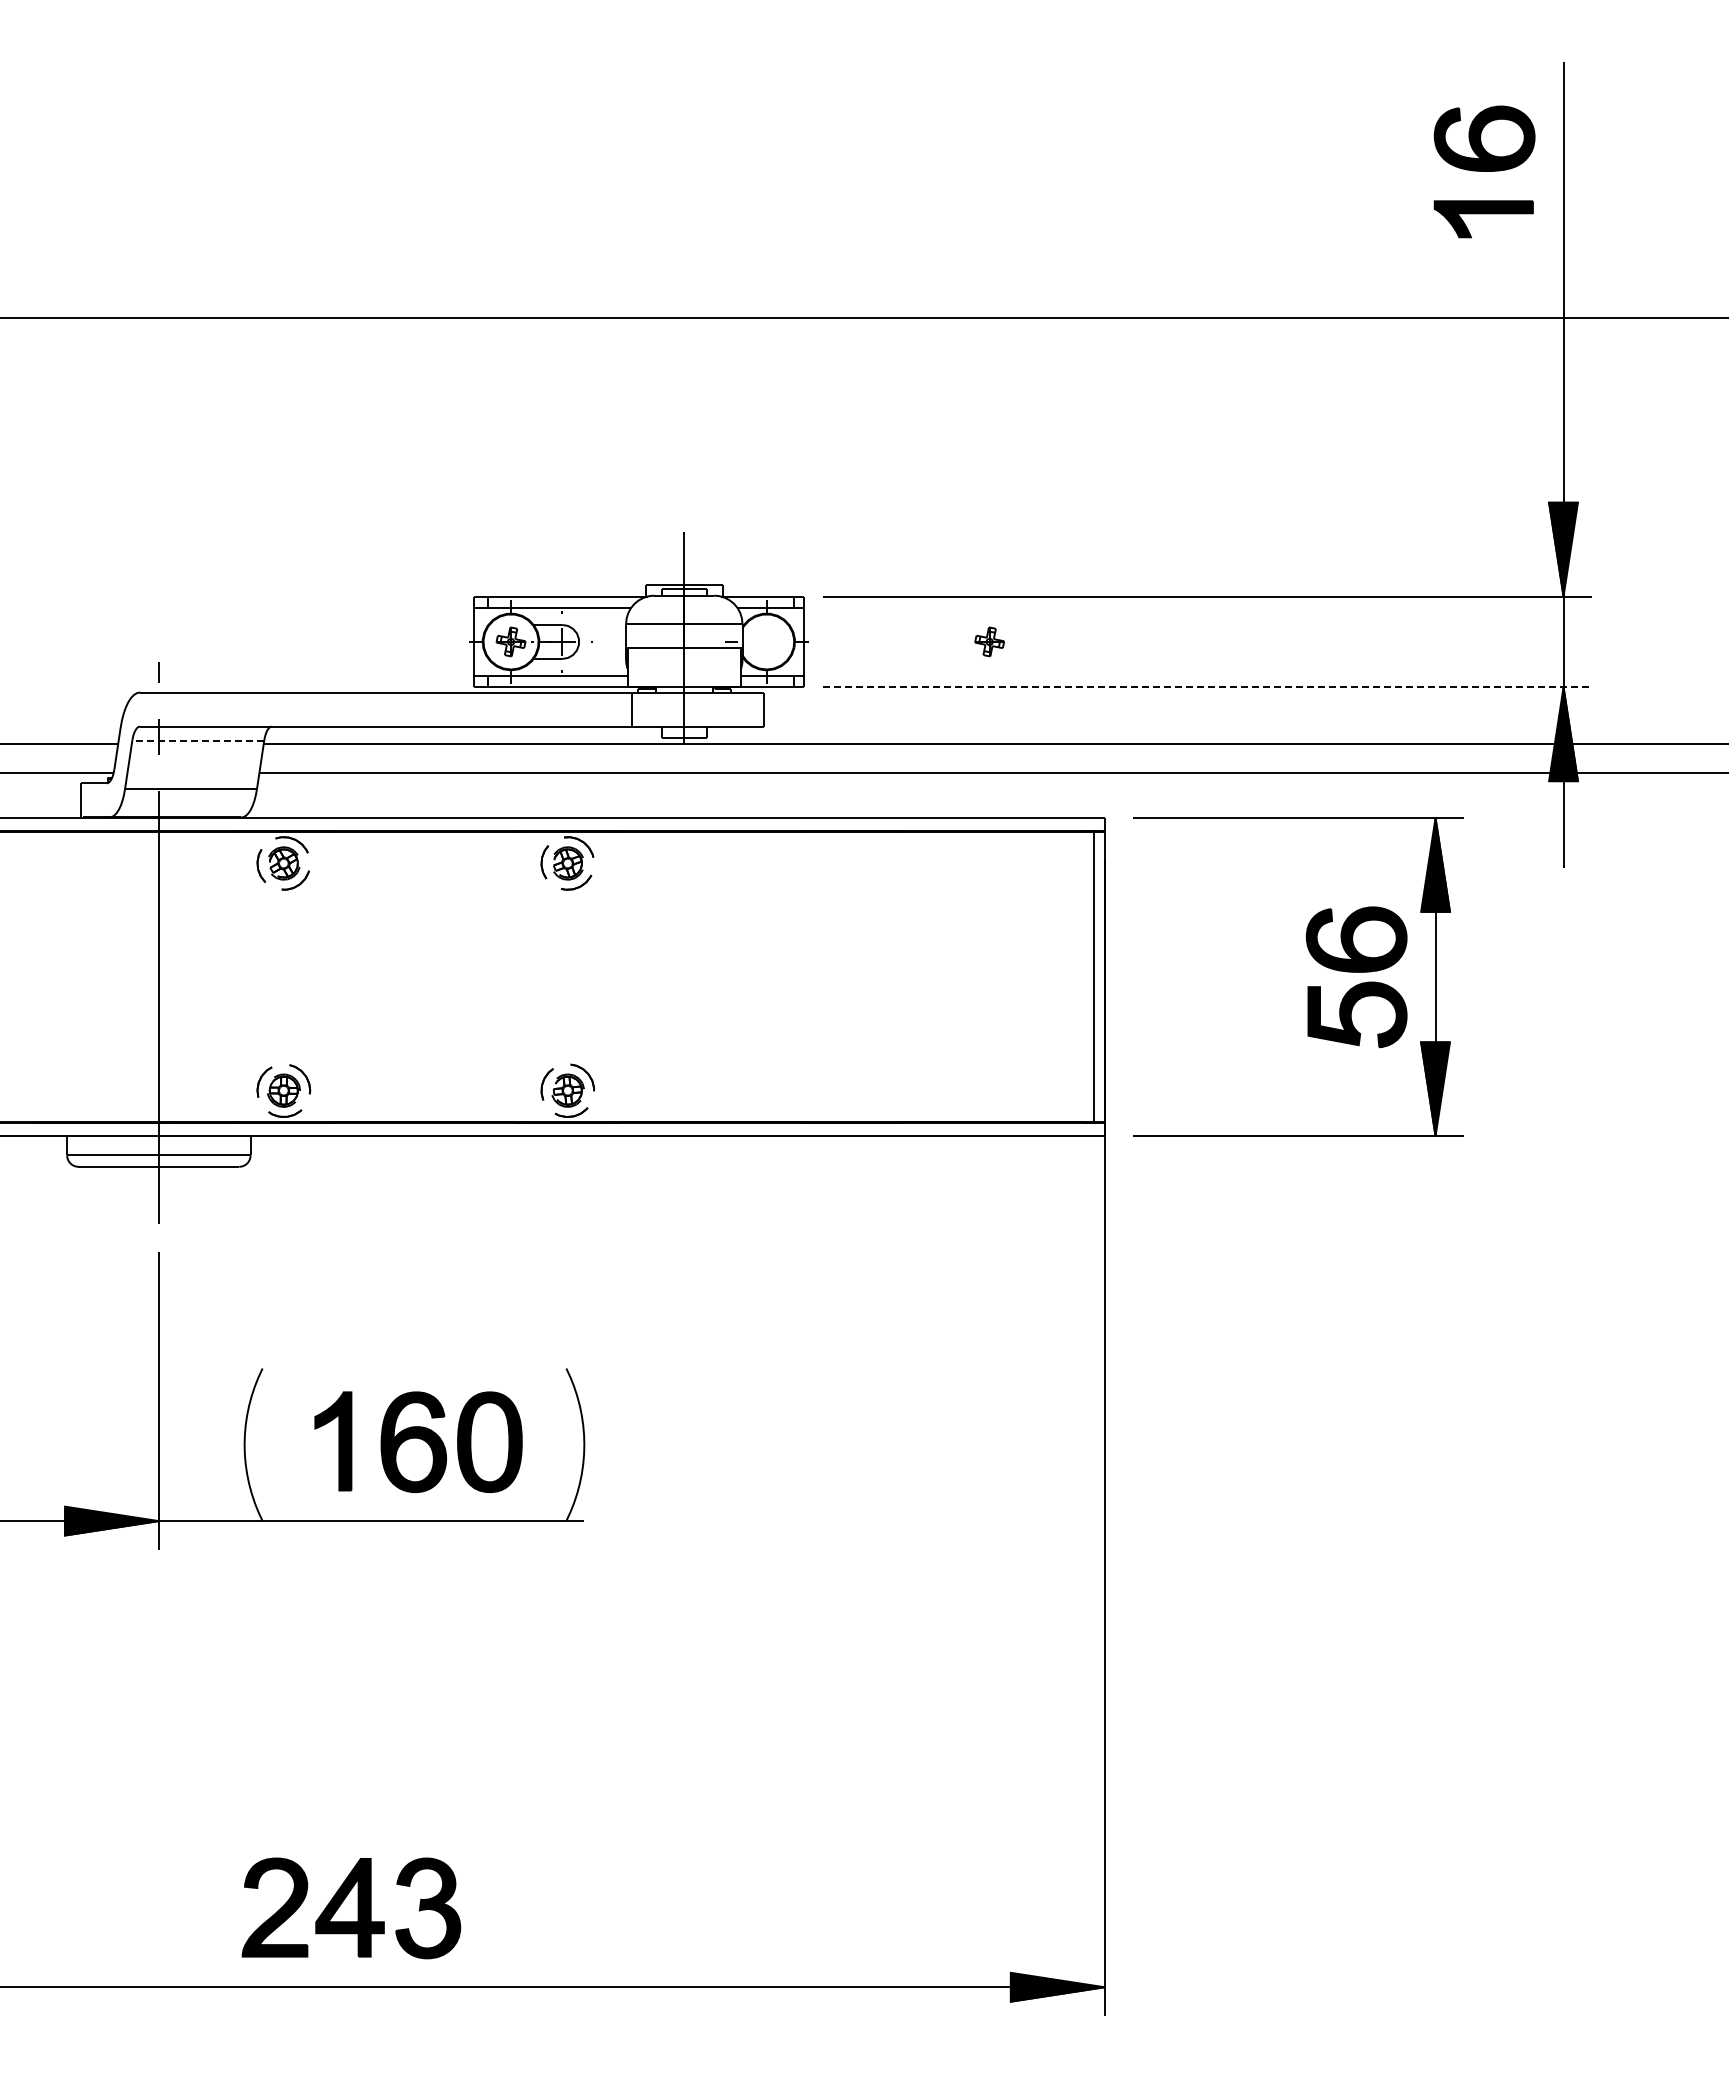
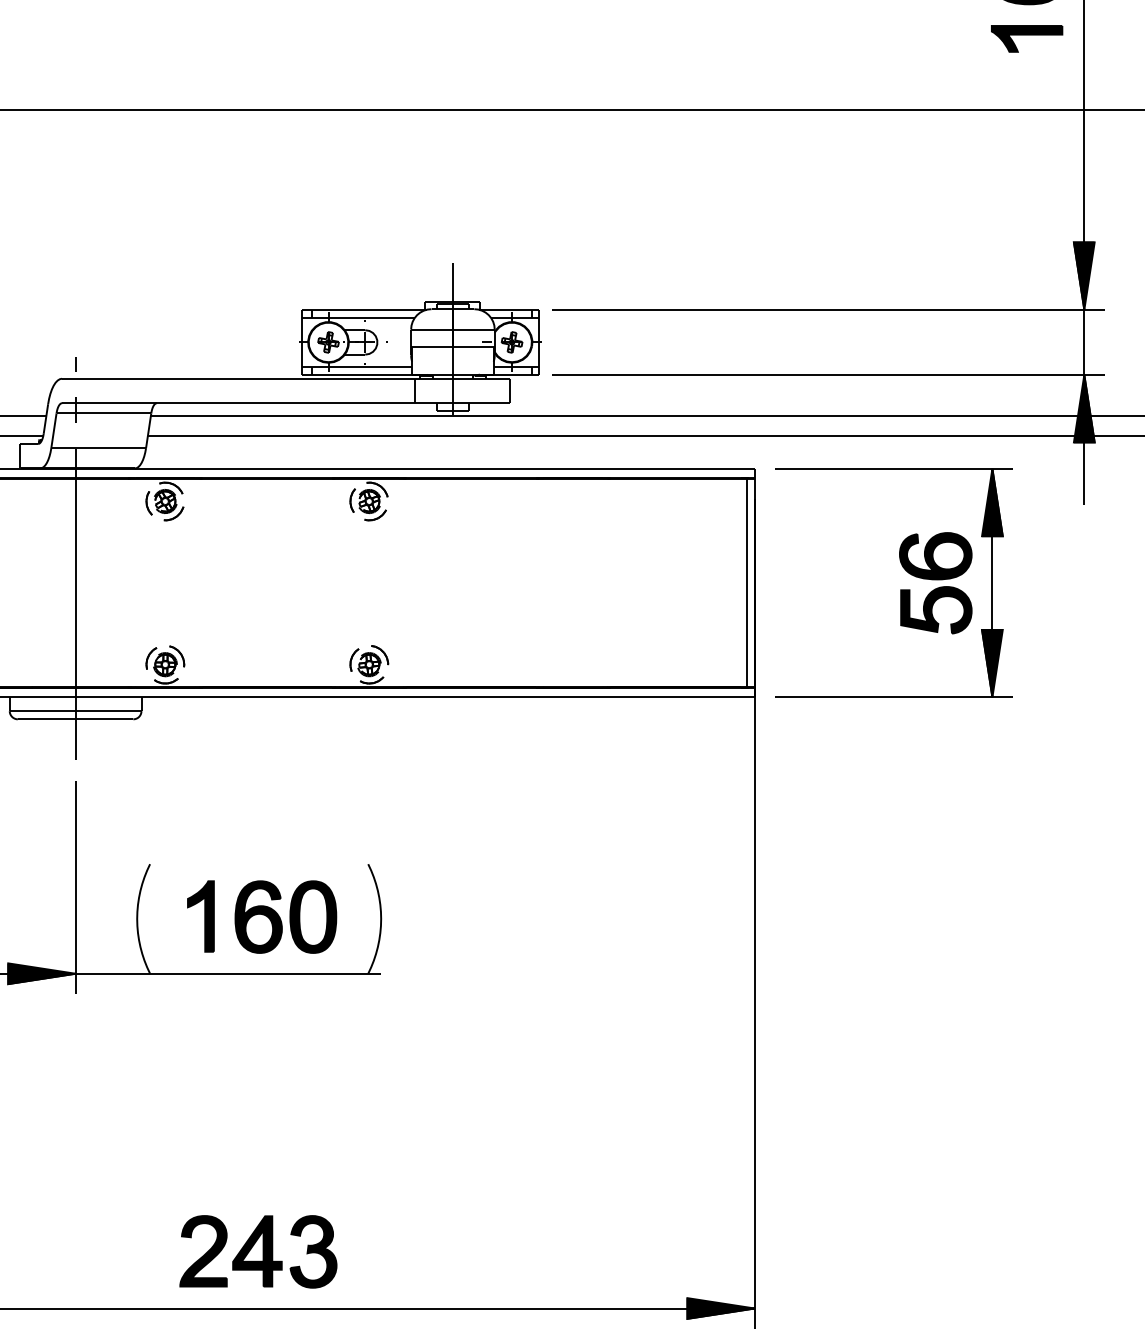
part: (989, 641) -> (511, 342), moved
line: (1207, 687) -> (828, 375), dashed -> solid
line: (198, 740) -> (104, 413), dashed -> solid
part: (351, 1908) -> (258, 1251), moved

